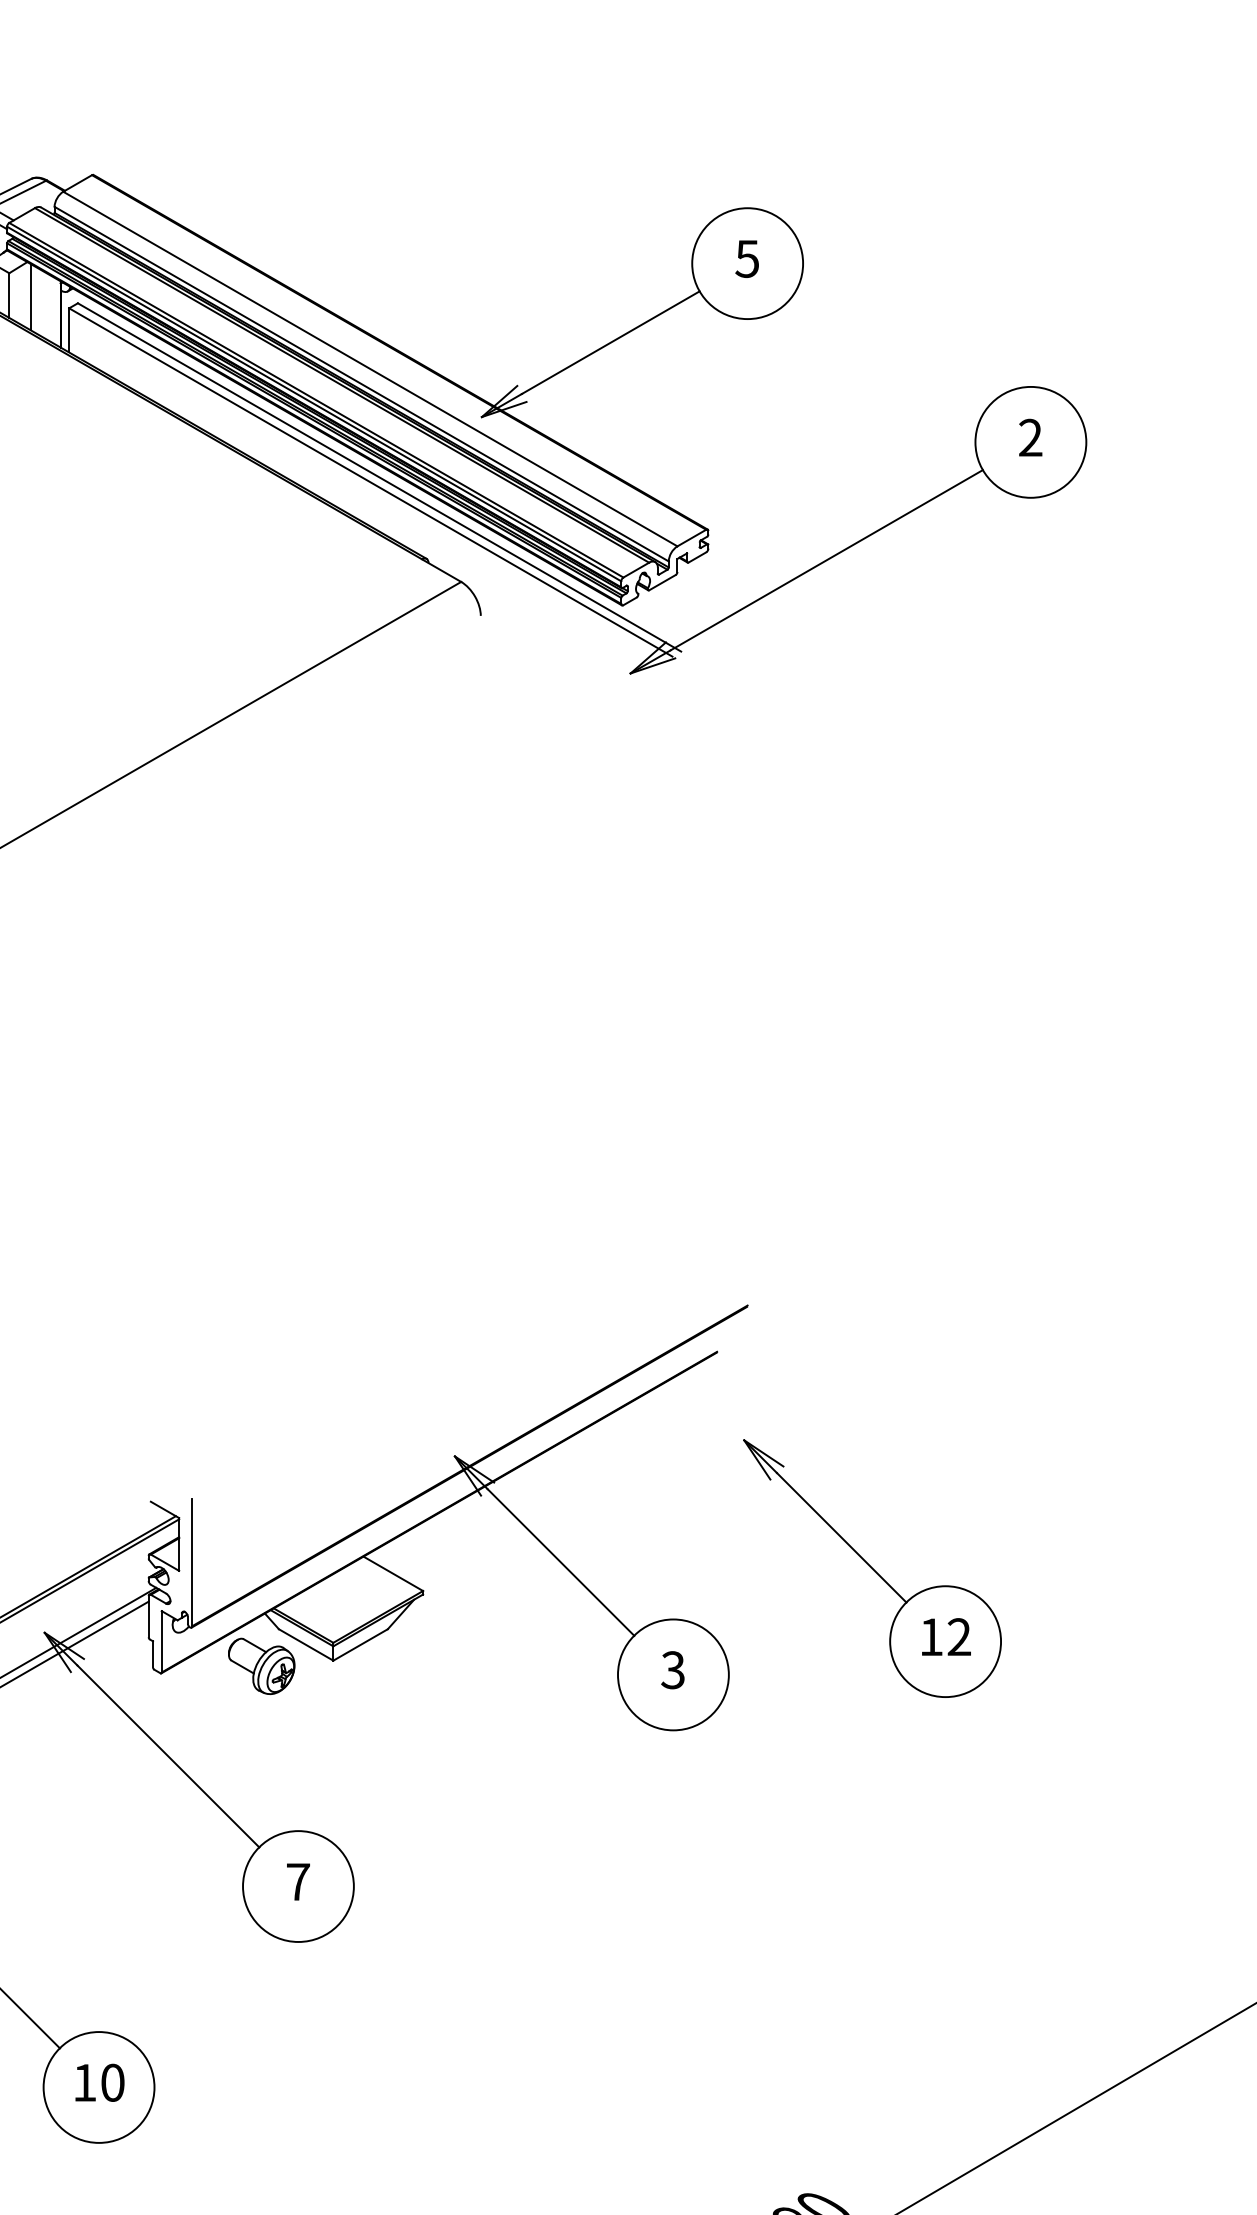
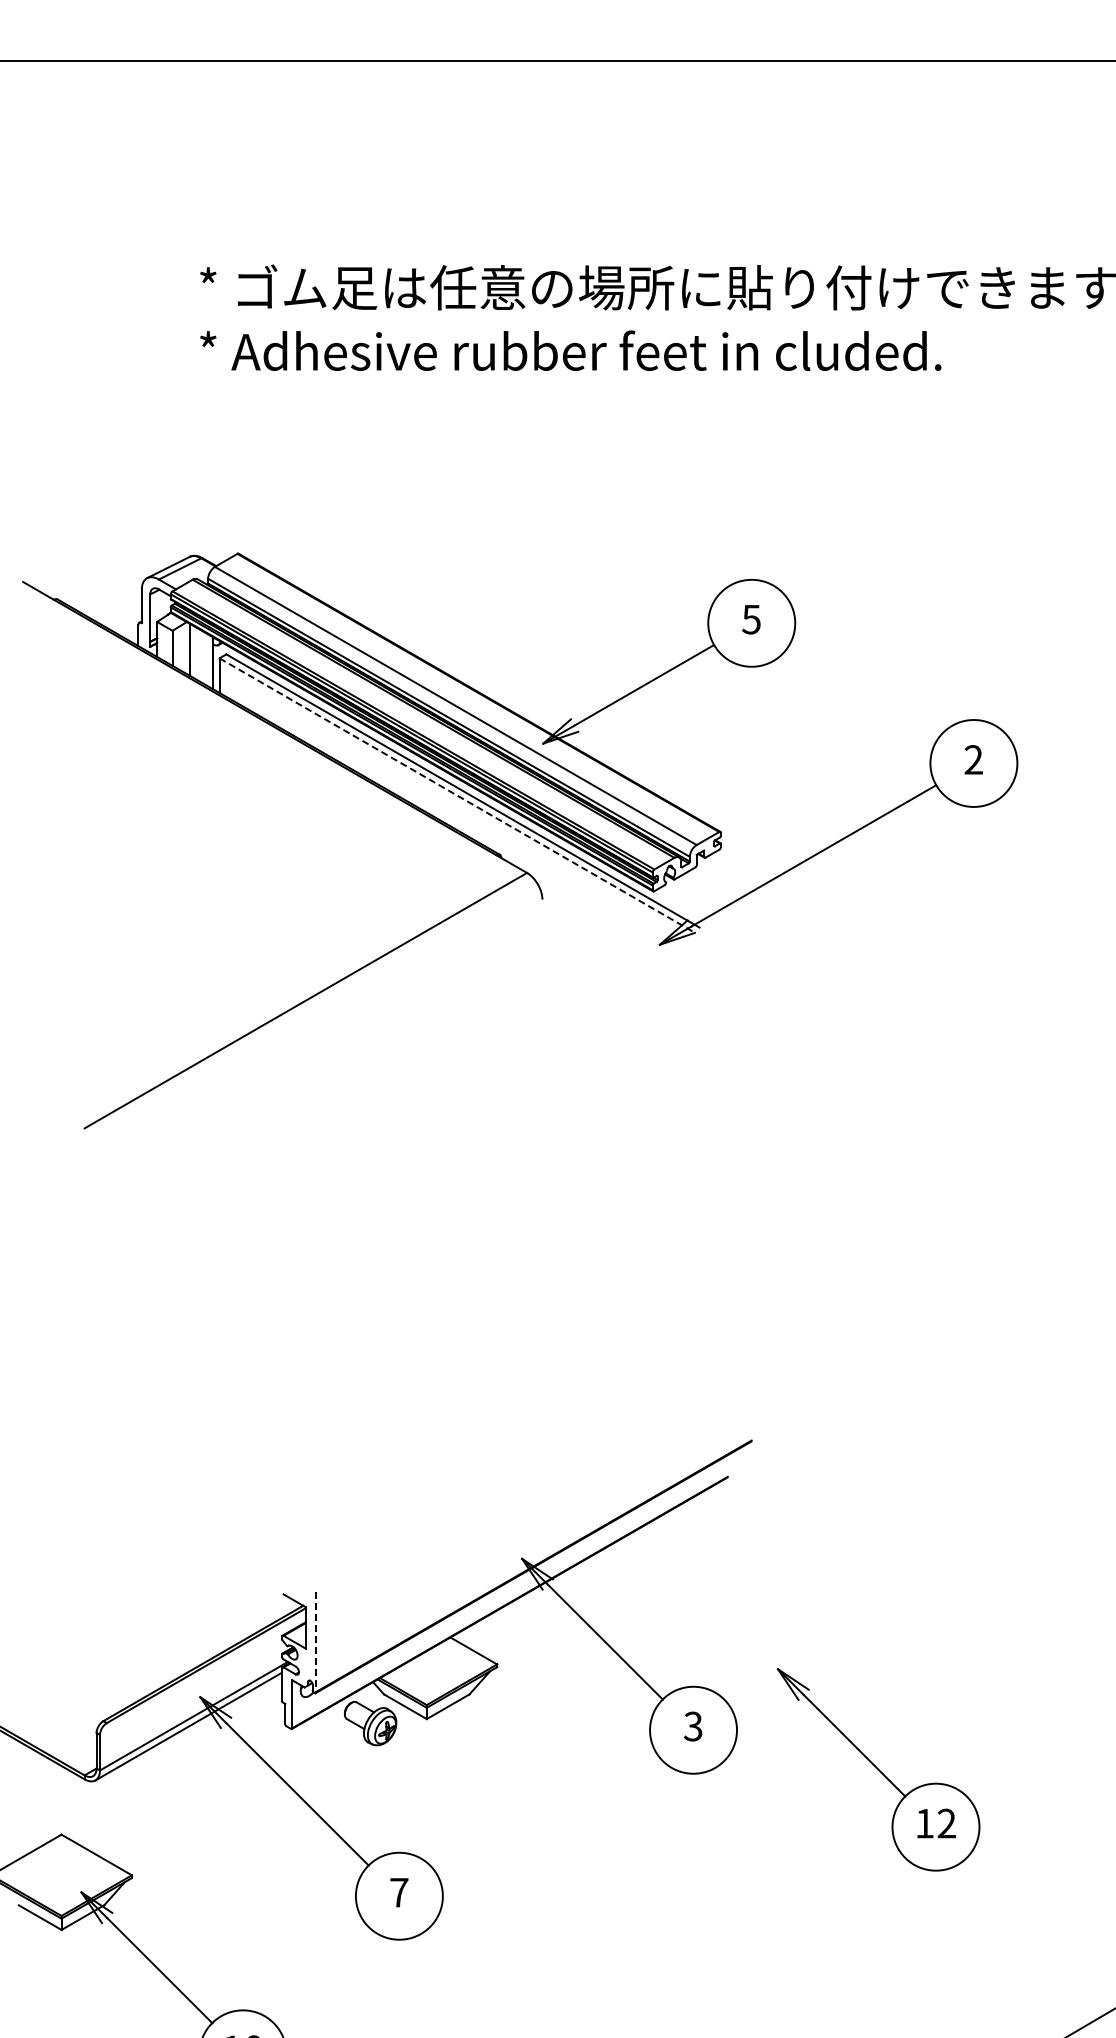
line: (371, 483) -> (456, 795), solid -> dashed
line: (192, 1563) -> (316, 1642), solid -> dashed
part: (872, 1568) -> (878, 1769), moved

